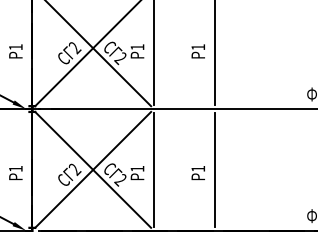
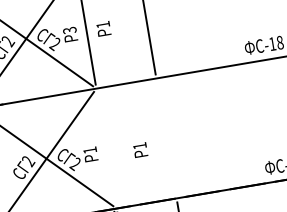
text: (137, 47) -> (69, 30), 1 -> 3
text: (197, 51) -> (103, 29), moved
line: (153, 169) -> (105, 148), removed
line: (214, 169) -> (166, 138), removed
text: (197, 173) -> (139, 150), moved

